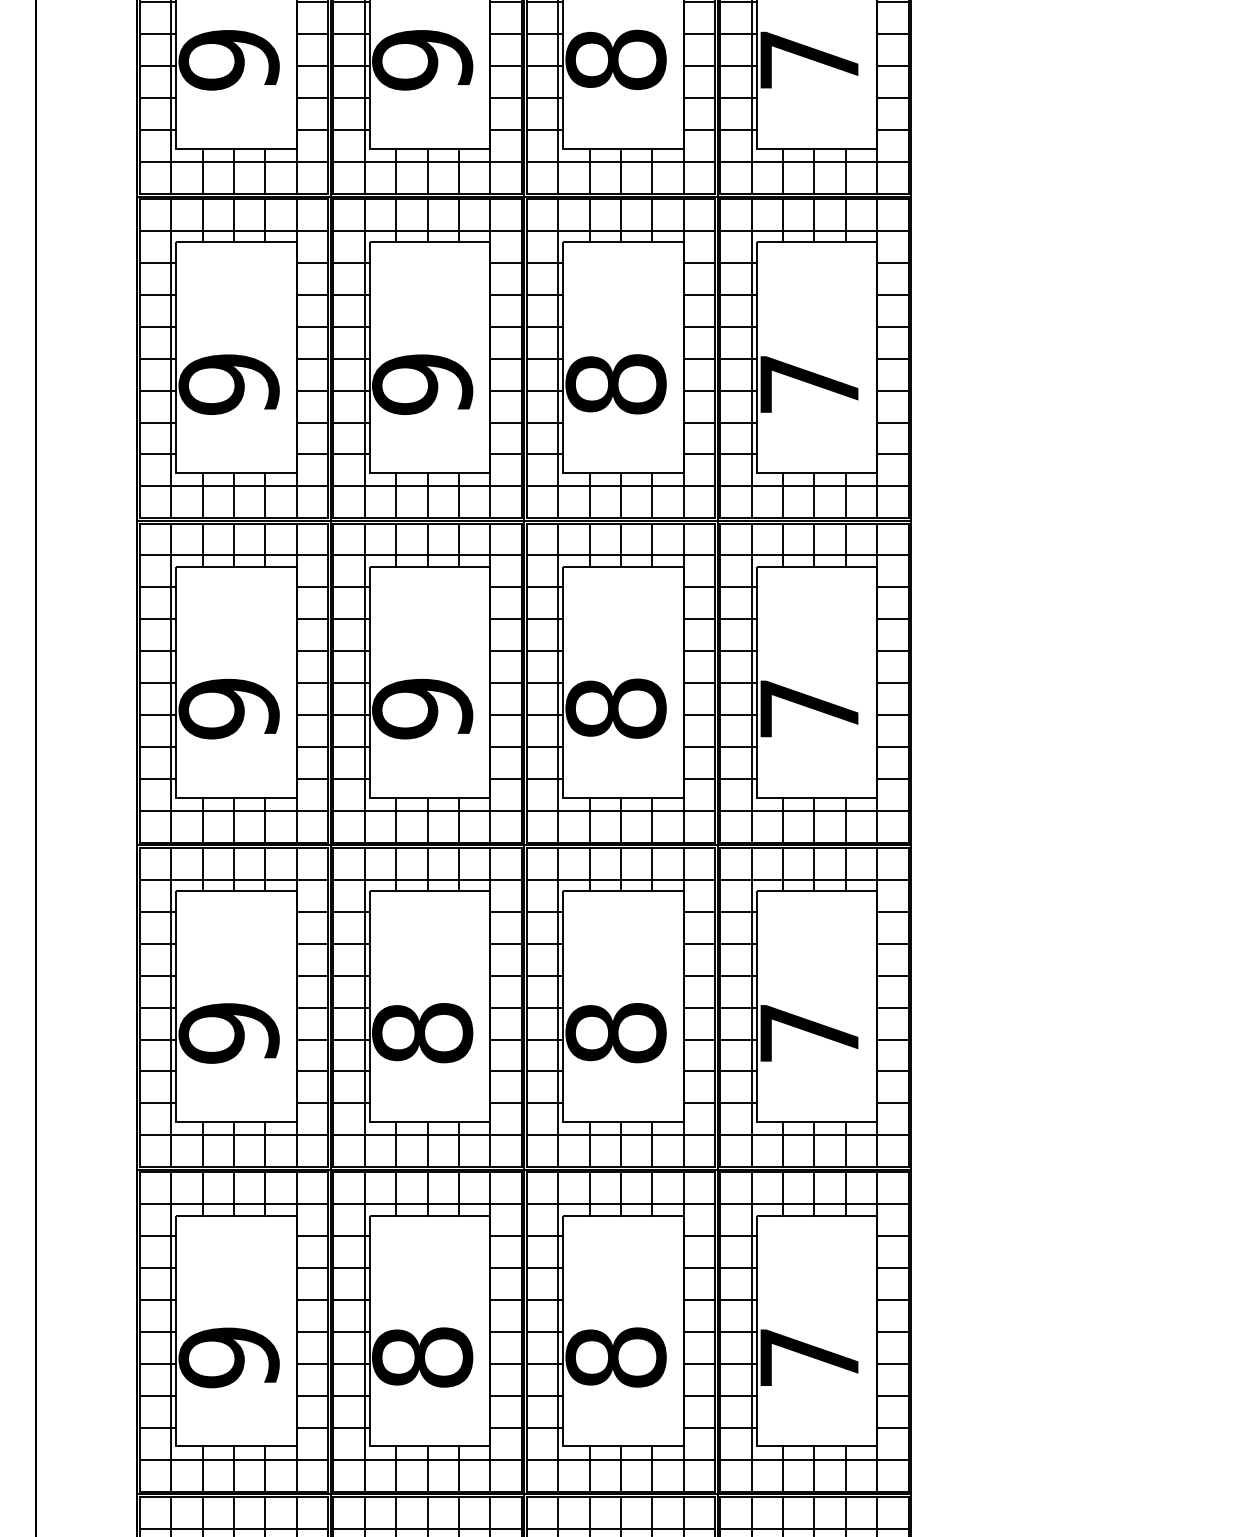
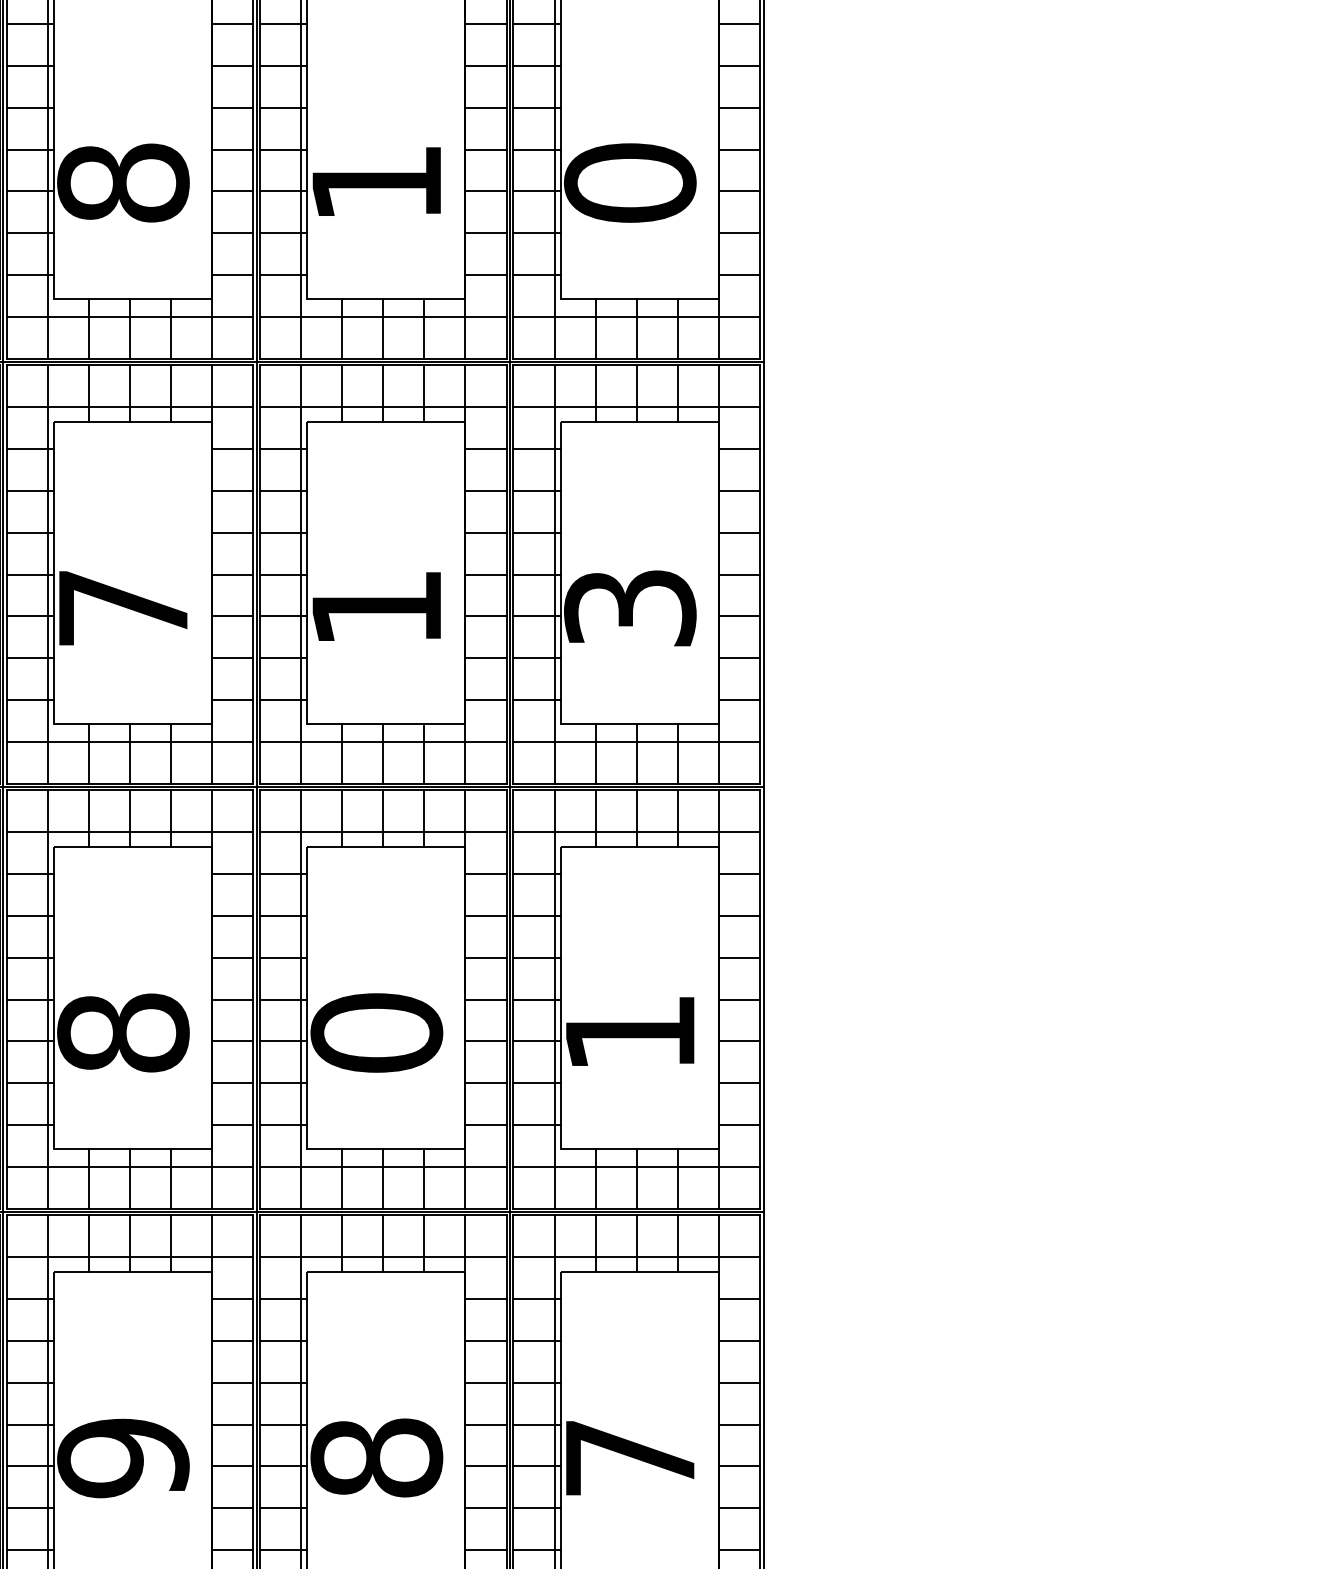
text: (422, 59) -> (123, 182), 9 -> 8
text: (615, 59) -> (376, 182), 8 -> 1
text: (809, 59) -> (630, 182), 7 -> 0
text: (422, 384) -> (123, 608), 9 -> 7
text: (615, 384) -> (376, 608), 8 -> 1
text: (809, 384) -> (630, 608), 7 -> 3
text: (422, 708) -> (123, 1032), 9 -> 8
text: (615, 708) -> (376, 1032), 8 -> 0
text: (809, 708) -> (630, 1032), 7 -> 1
text: (422, 1033) -> (123, 1458), 8 -> 9

